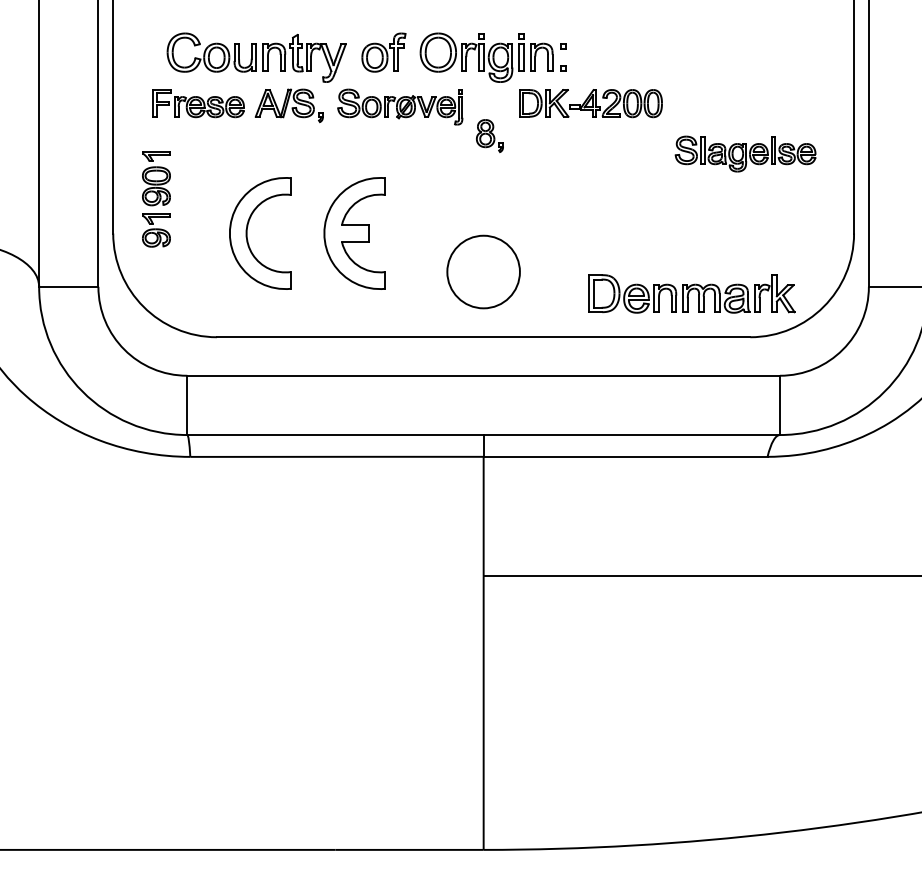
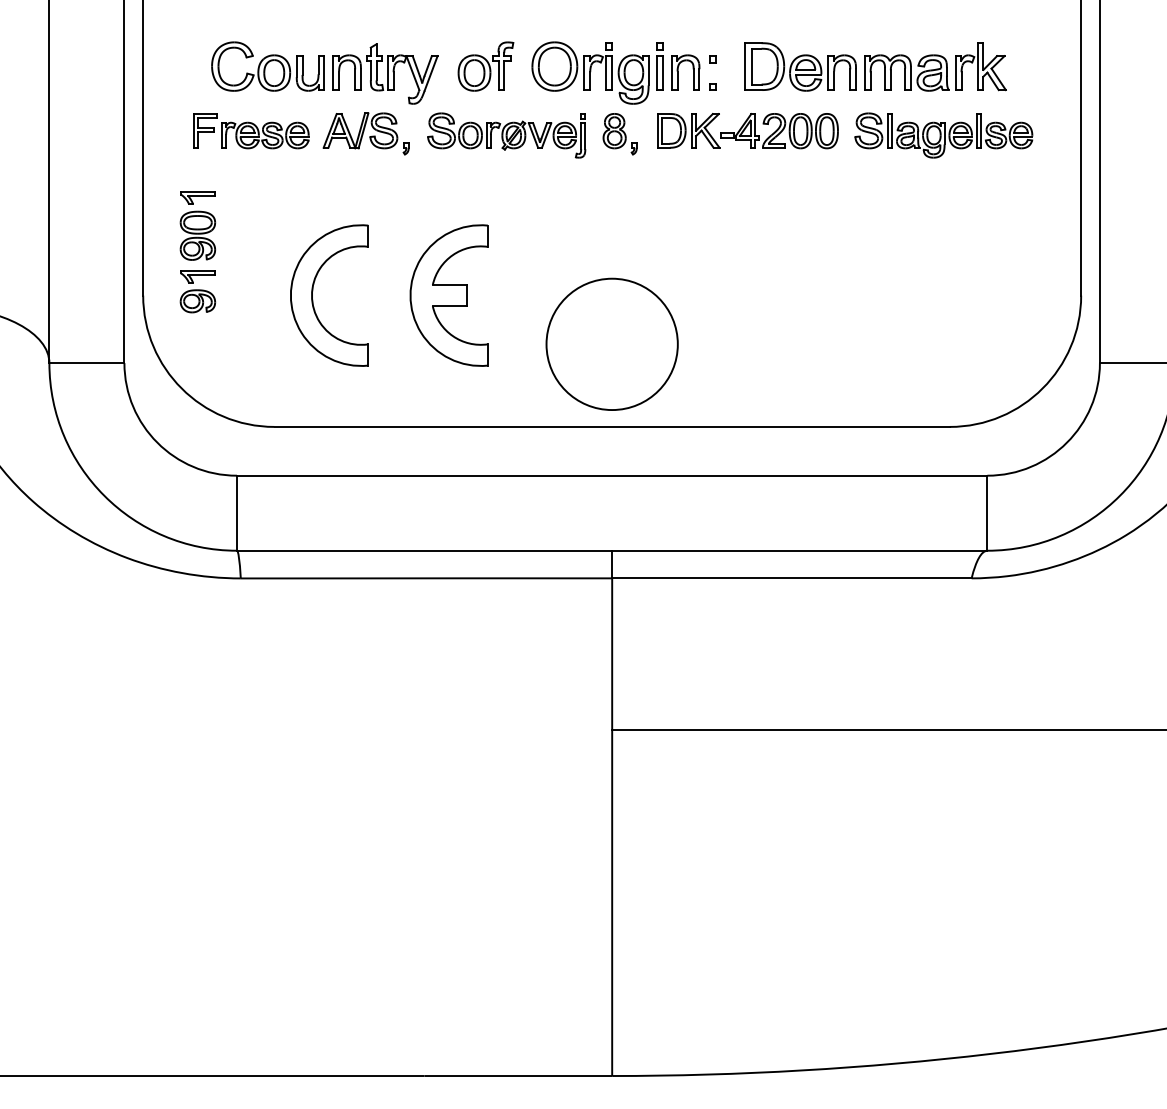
part: (489, 135) -> (619, 133), moved
part: (745, 153) -> (943, 134), moved
circle: (483, 271) -> (611, 343), size x1.43
part: (691, 293) -> (875, 66), moved

